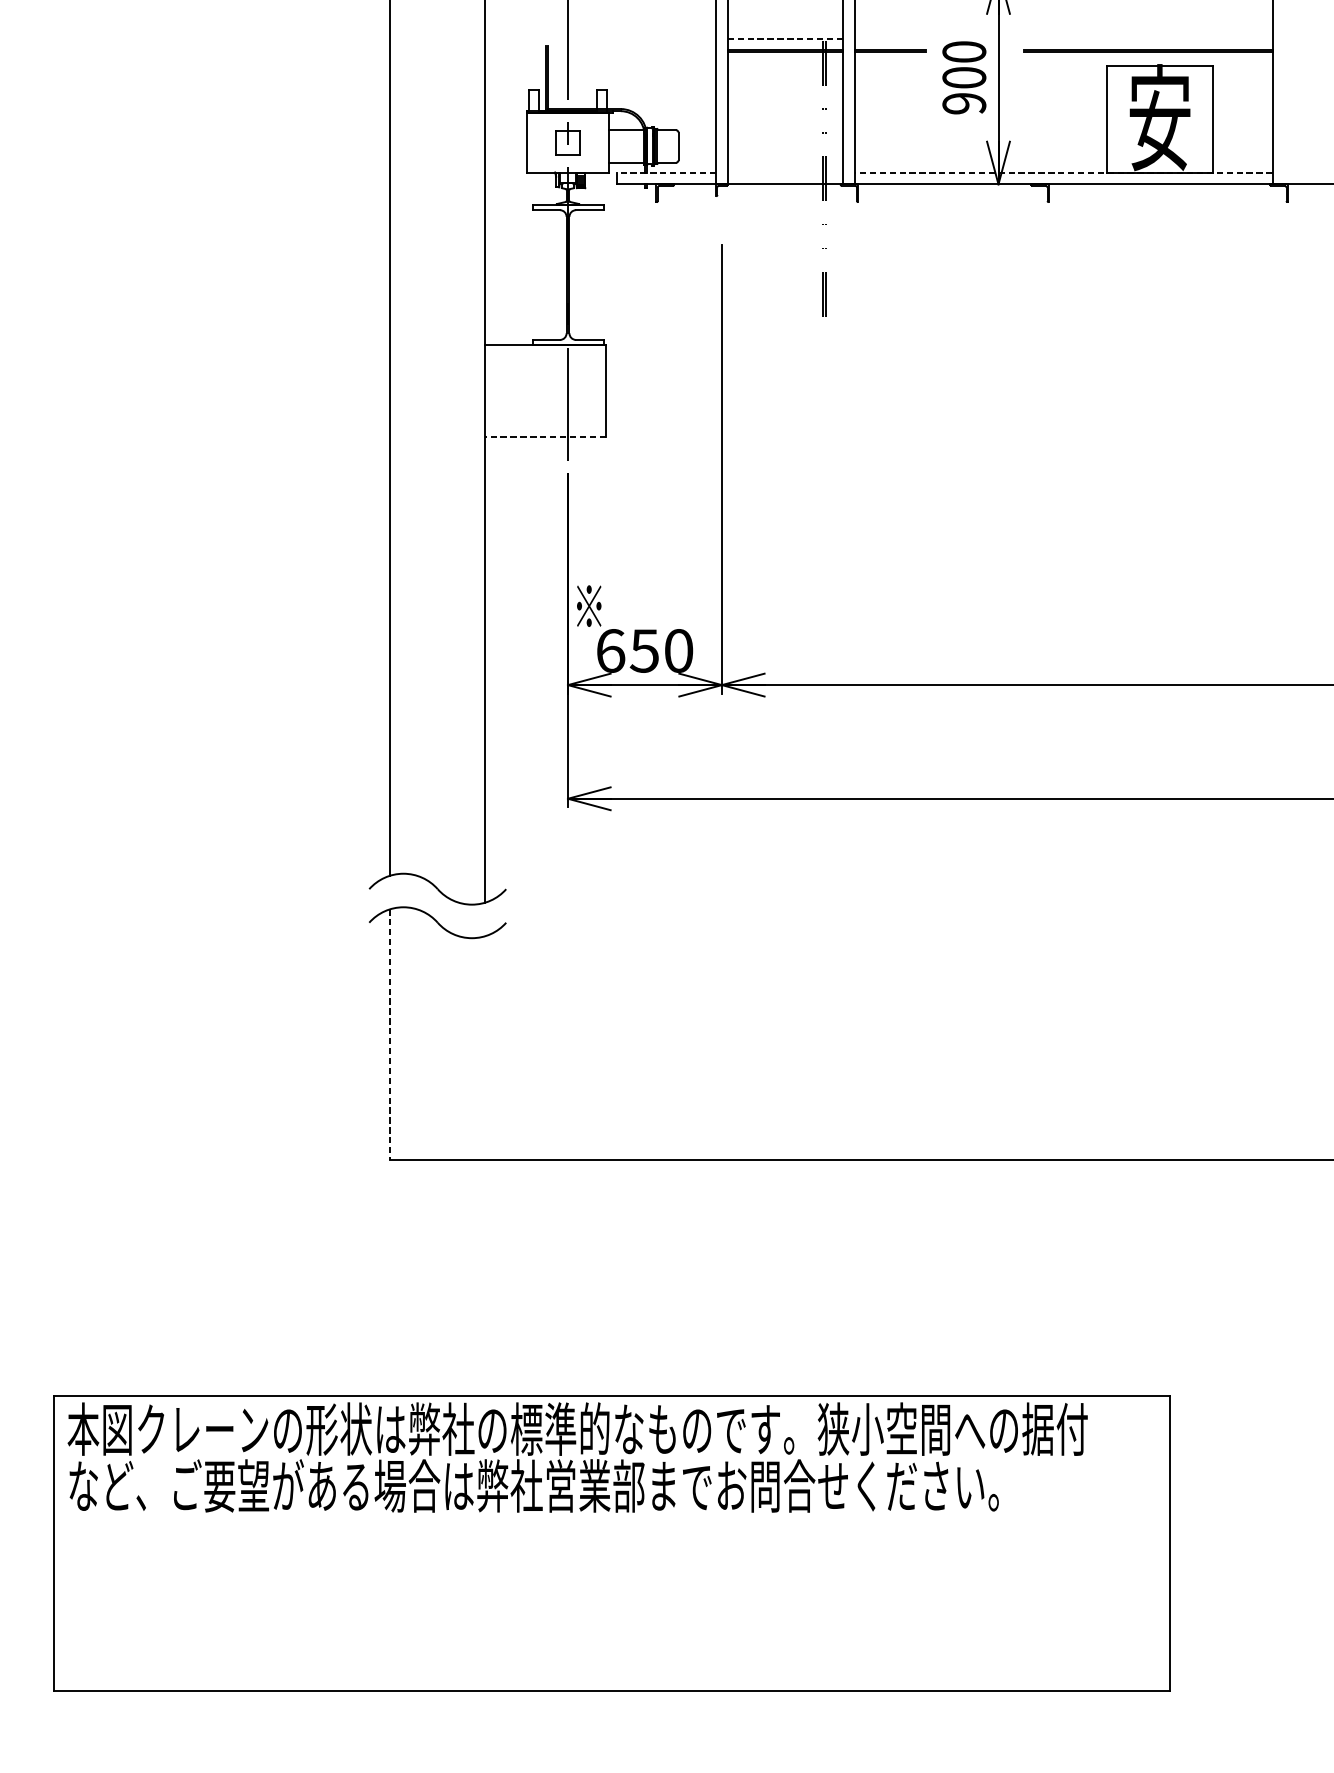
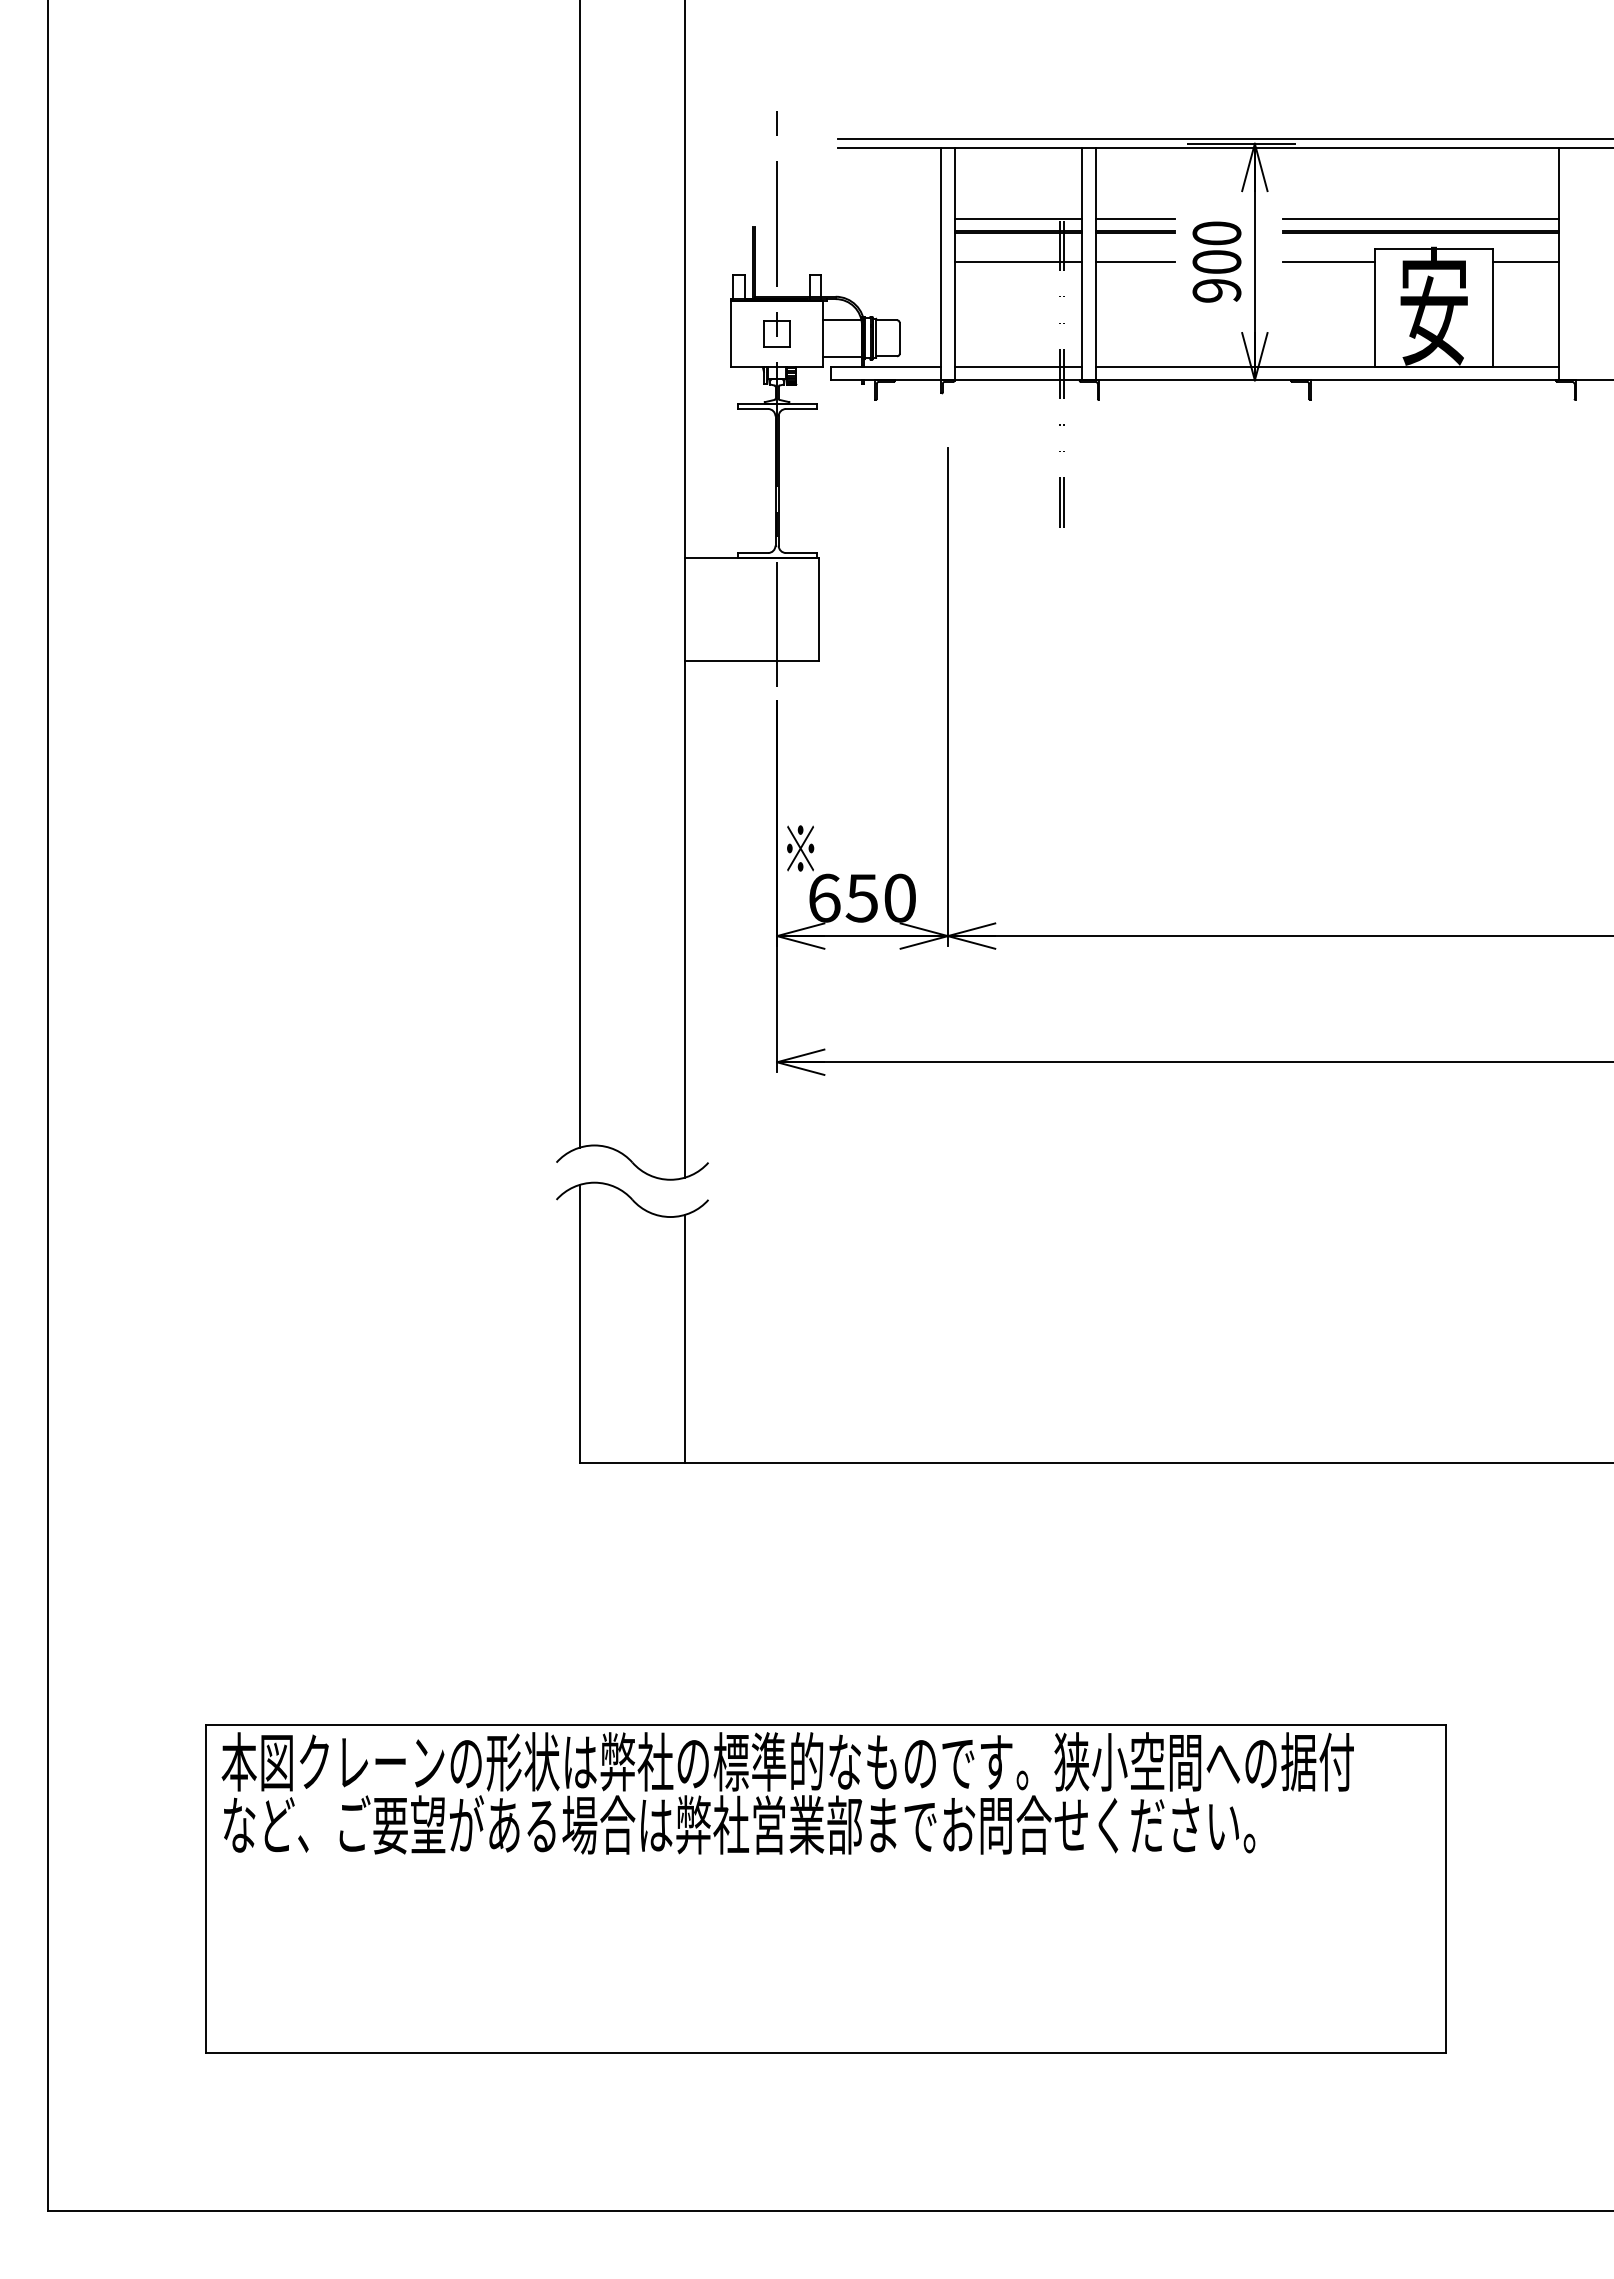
line: (785, 39) -> (1018, 219), dashed -> solid
line: (890, 39) -> (1134, 219), added
line: (1147, 39) -> (1420, 219), added
line: (785, 78) -> (1018, 262), added
line: (890, 78) -> (1134, 262), added
line: (1064, 78) -> (1328, 262), added
line: (1243, 78) -> (1526, 262), added
line: (665, 172) -> (885, 367), dashed -> solid
line: (785, 172) -> (1018, 367), added
line: (1063, 172) -> (1327, 367), dashed -> solid
line: (544, 436) -> (751, 660), dashed -> solid
line: (389, 1034) -> (579, 1323), dashed -> solid
line: (485, 1047) -> (685, 1338), added

